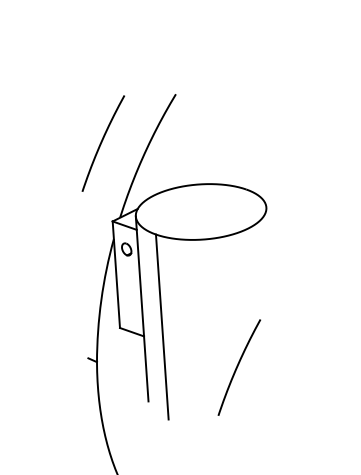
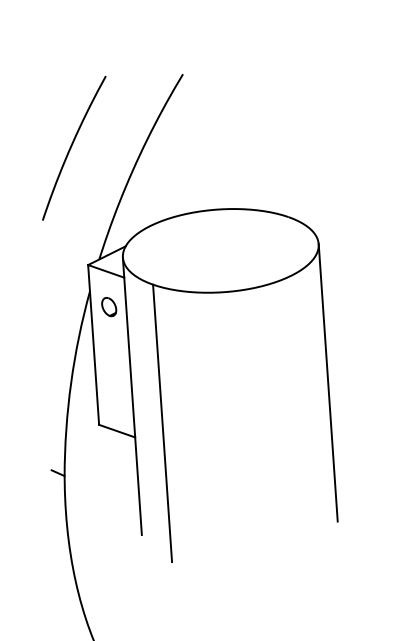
line: (272, 299) -> (327, 382), added
curve: (238, 366) -> (276, 482), removed

